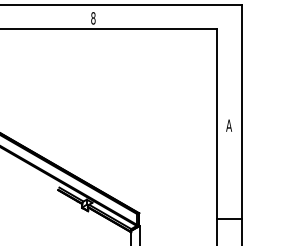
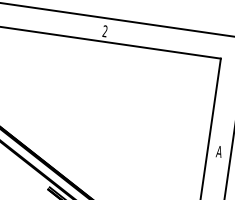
text: (93, 18) -> (105, 31), 8 -> 2

